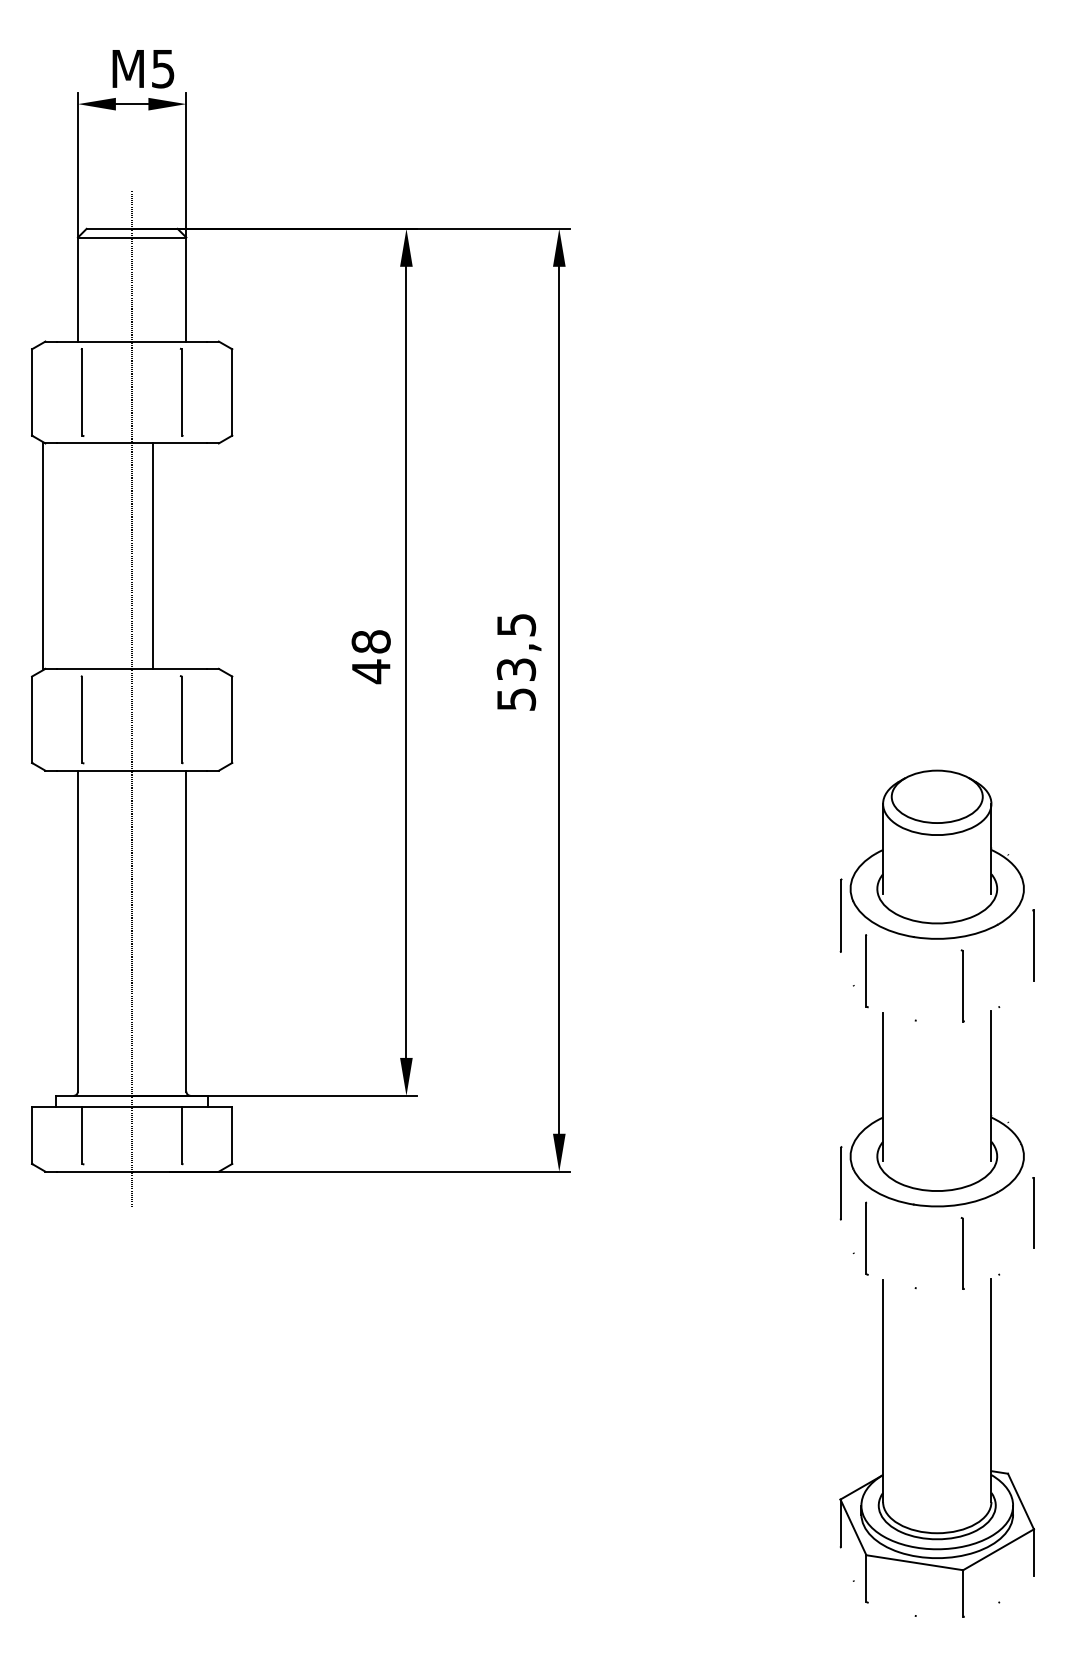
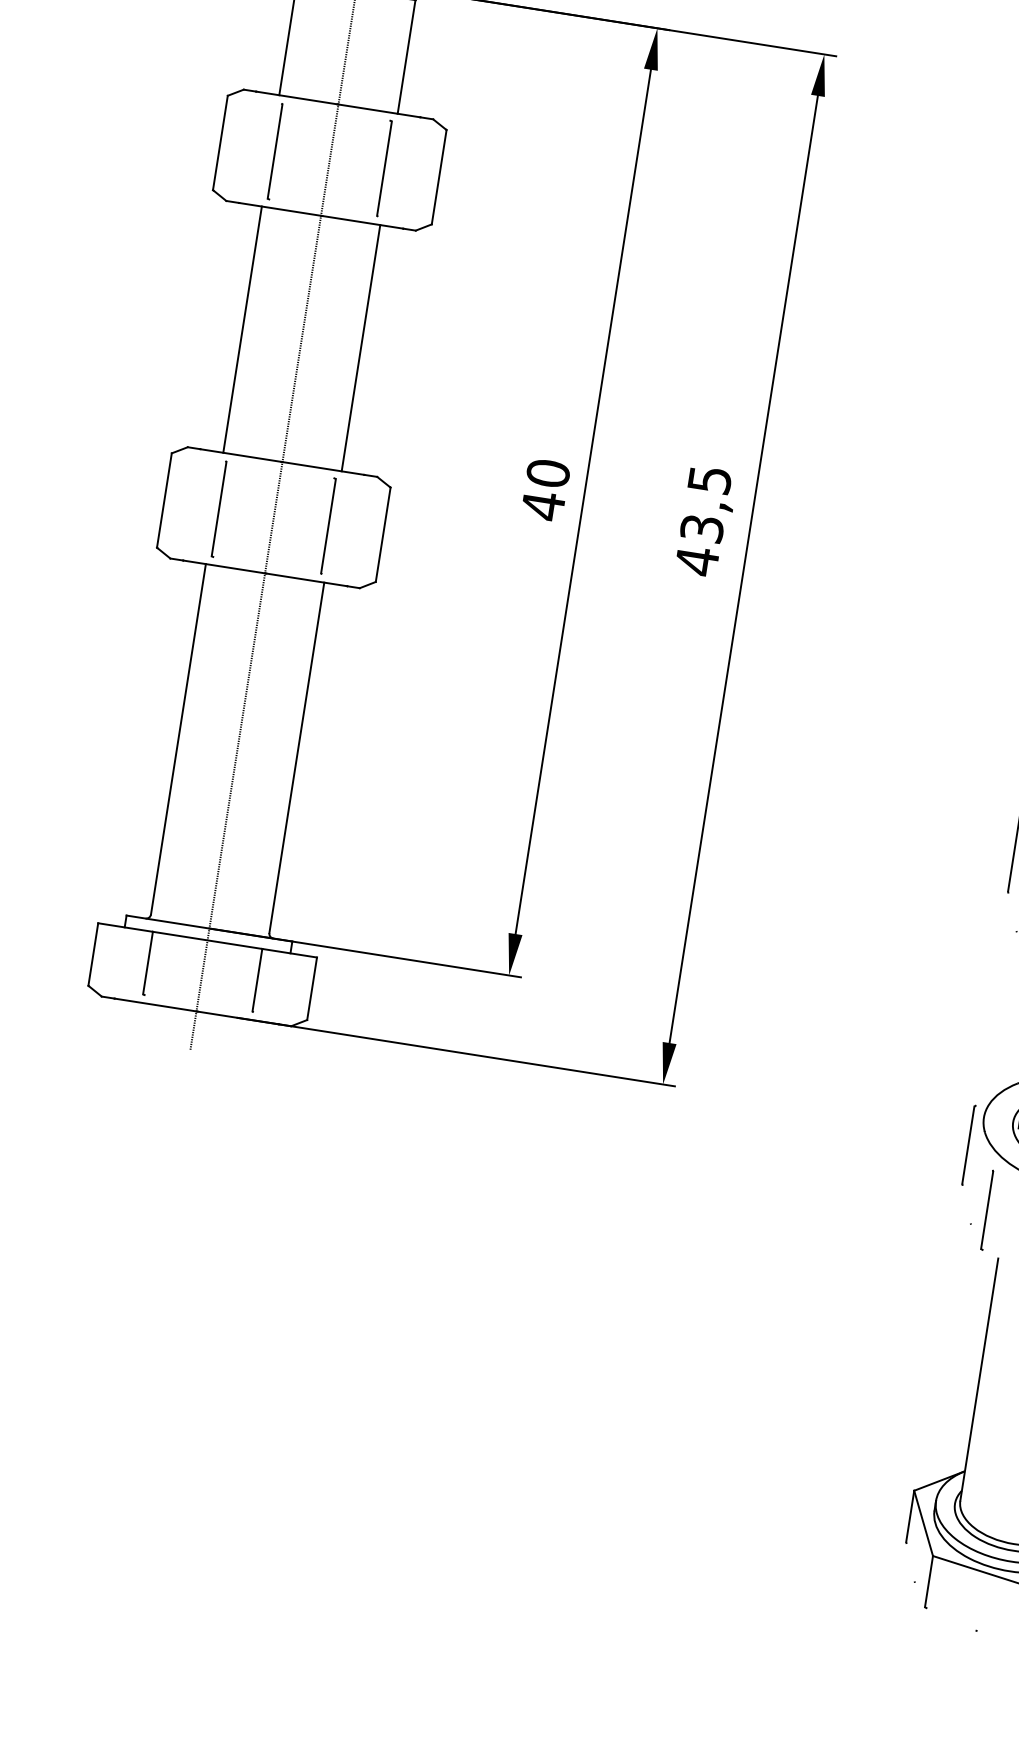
line: (42, 555) -> (242, 328), moved
line: (153, 555) -> (361, 347), moved
text: (370, 641) -> (547, 472), 48 -> 40
text: (516, 699) -> (697, 561), 53,5 -> 43,5

